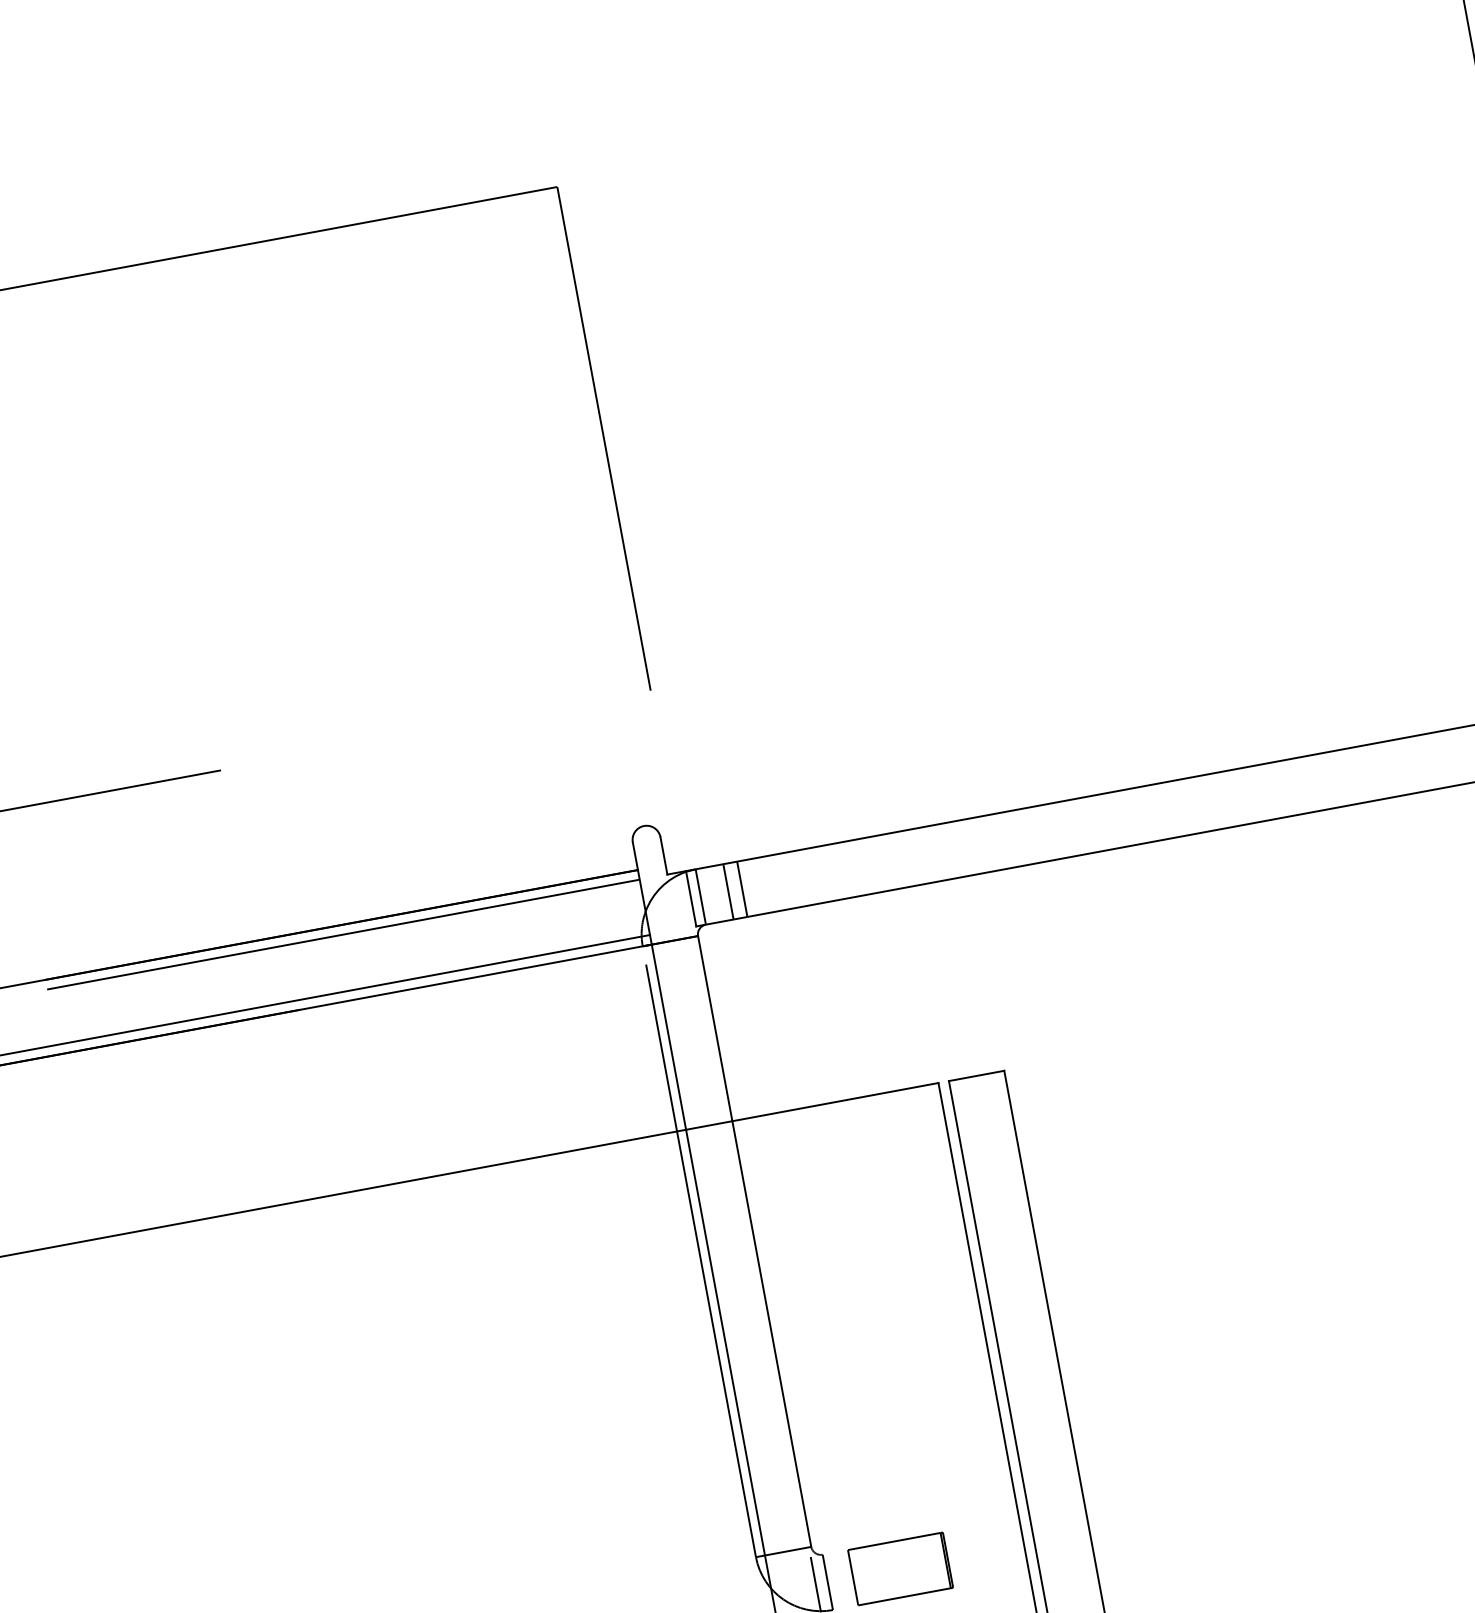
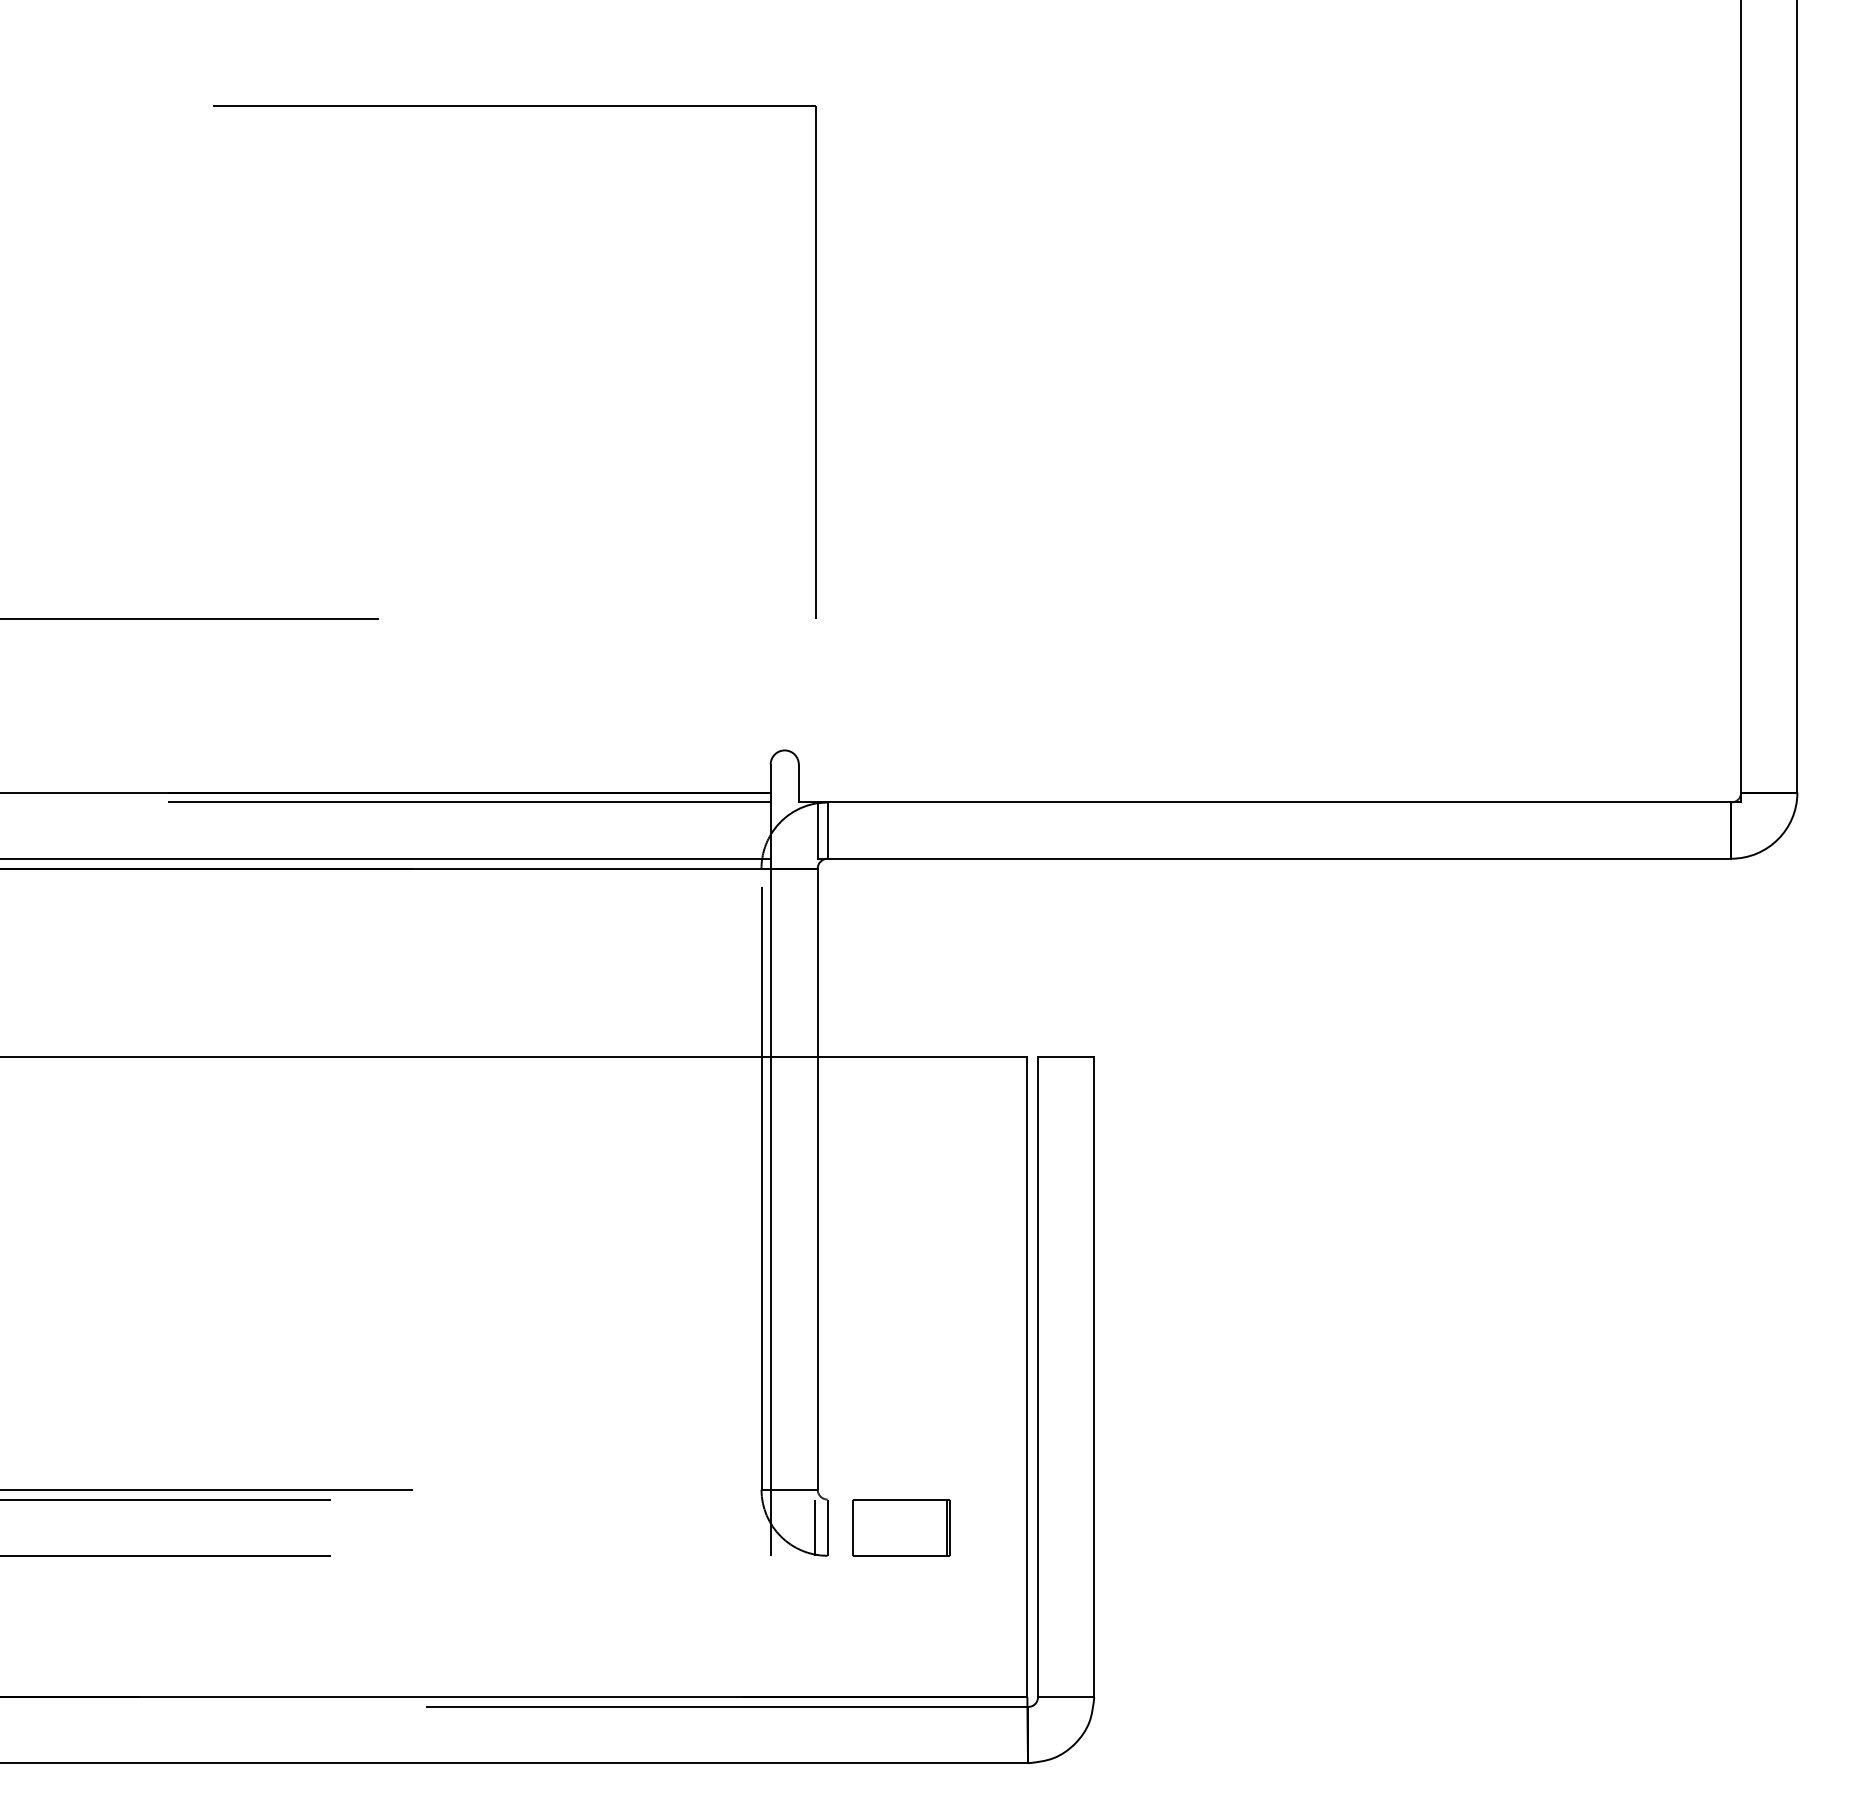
line: (742, 889) -> (869, 830), removed
line: (728, 891) -> (855, 830), removed

